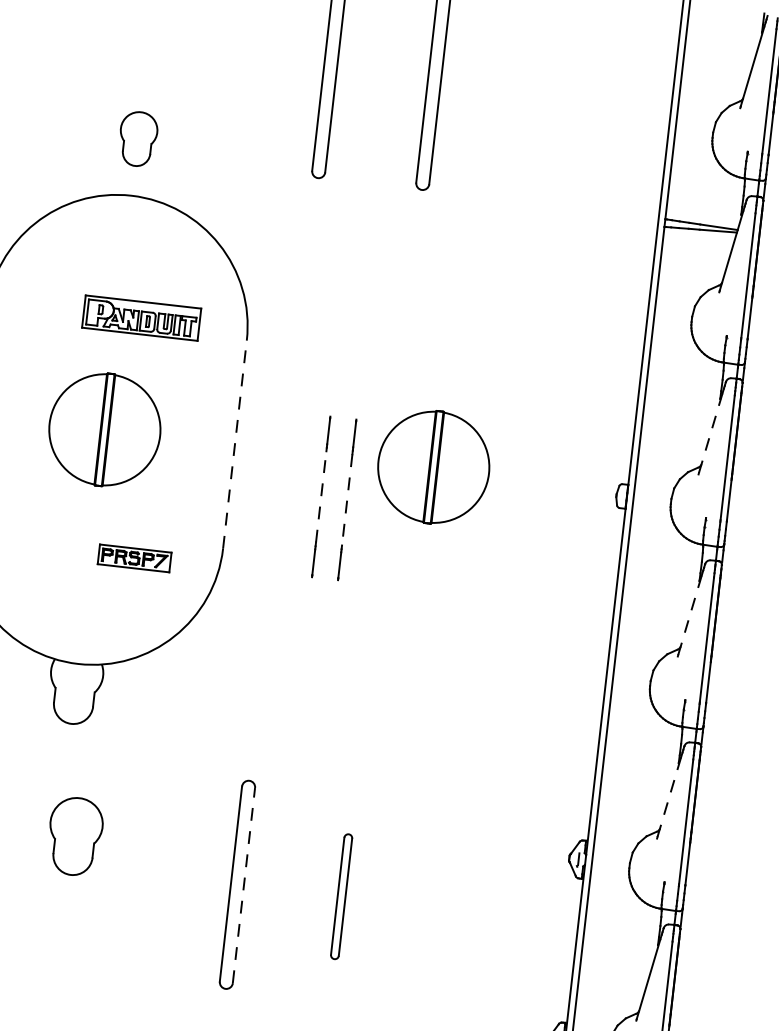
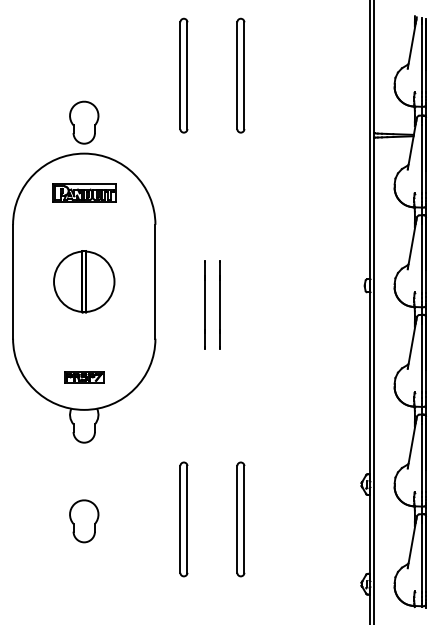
part: (138, 138) -> (84, 122), size x1.43
part: (142, 317) -> (84, 192), moved
line: (710, 433) -> (411, 246), dashed -> solid
line: (235, 444) -> (155, 281), dashed -> solid
part: (434, 466) -> (264, 281), removed
line: (321, 496) -> (205, 304), dashed -> solid
line: (347, 499) -> (219, 304), dashed -> solid
part: (135, 558) -> (84, 377), moved
line: (689, 614) -> (411, 345), dashed -> solid
line: (668, 797) -> (411, 445), dashed -> solid
part: (75, 836) -> (84, 521), moved
line: (244, 883) -> (187, 518), dashed -> solid
part: (340, 896) -> (240, 519), size x1.67

